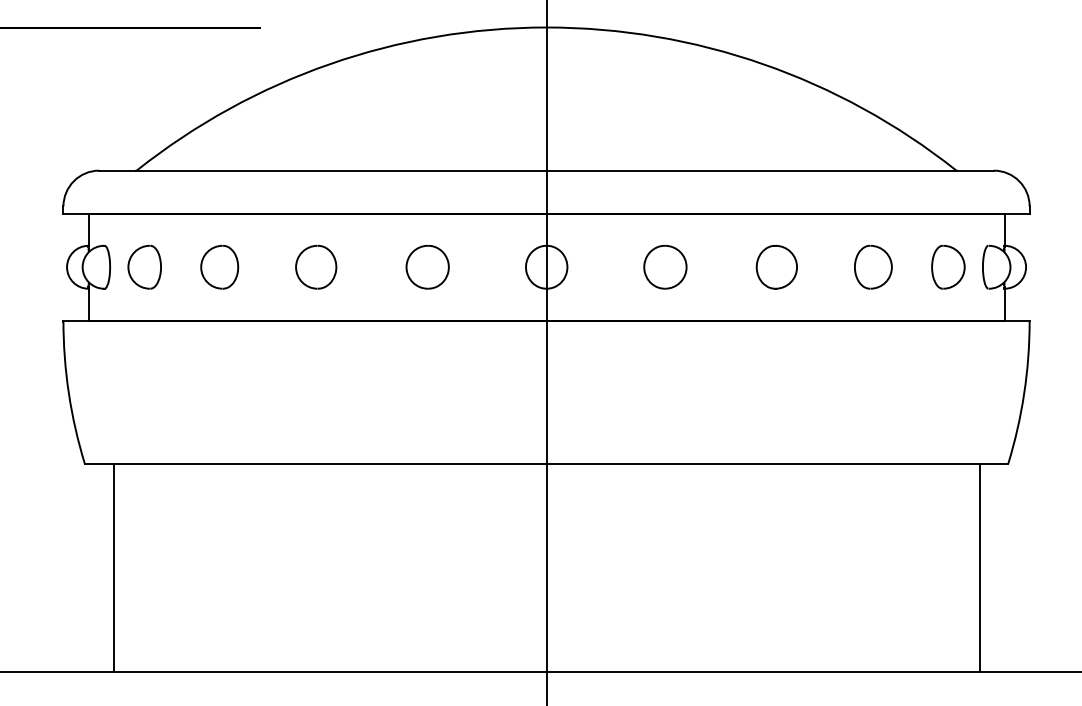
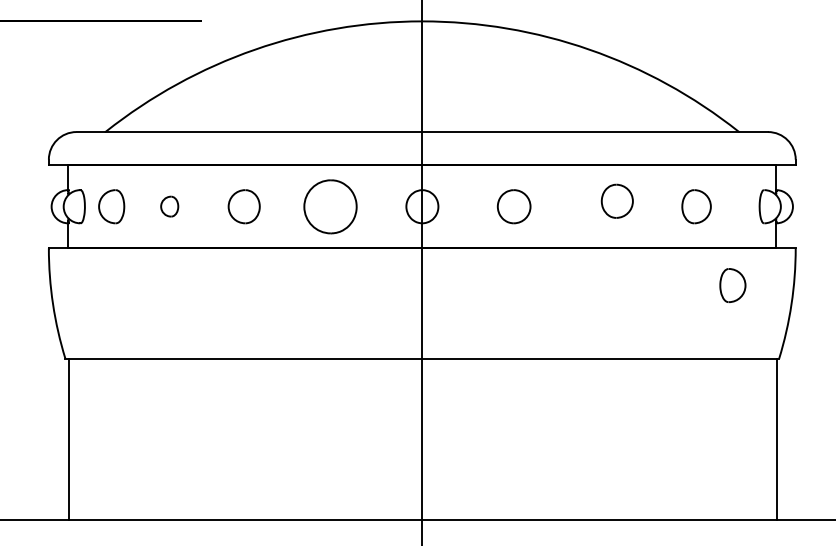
part: (219, 266) -> (169, 206), size x0.6
part: (427, 266) -> (330, 206), size x1.6
part: (776, 266) -> (617, 200), moved
part: (873, 266) -> (696, 206), moved
part: (948, 267) -> (732, 285), moved
line: (113, 568) -> (68, 439), moved
line: (979, 568) -> (777, 439), moved

